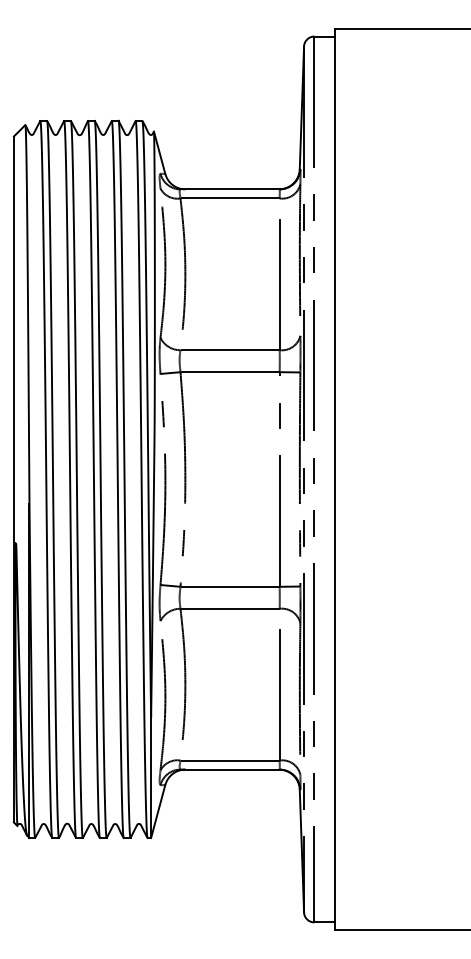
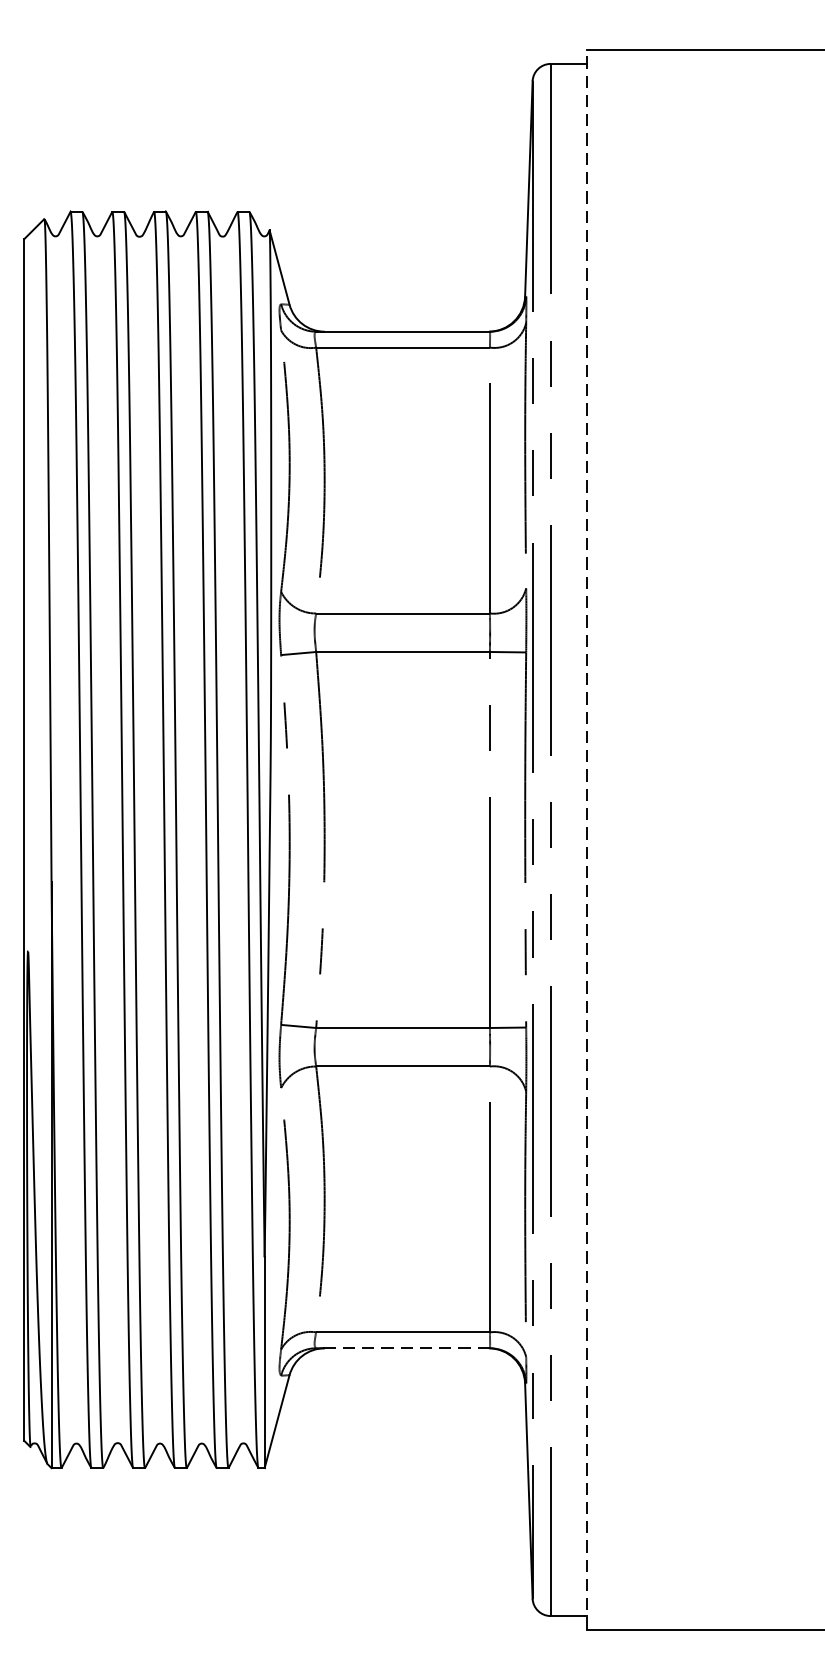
line: (335, 479) -> (587, 840), solid -> dashed
line: (230, 769) -> (403, 1348), solid -> dashed

